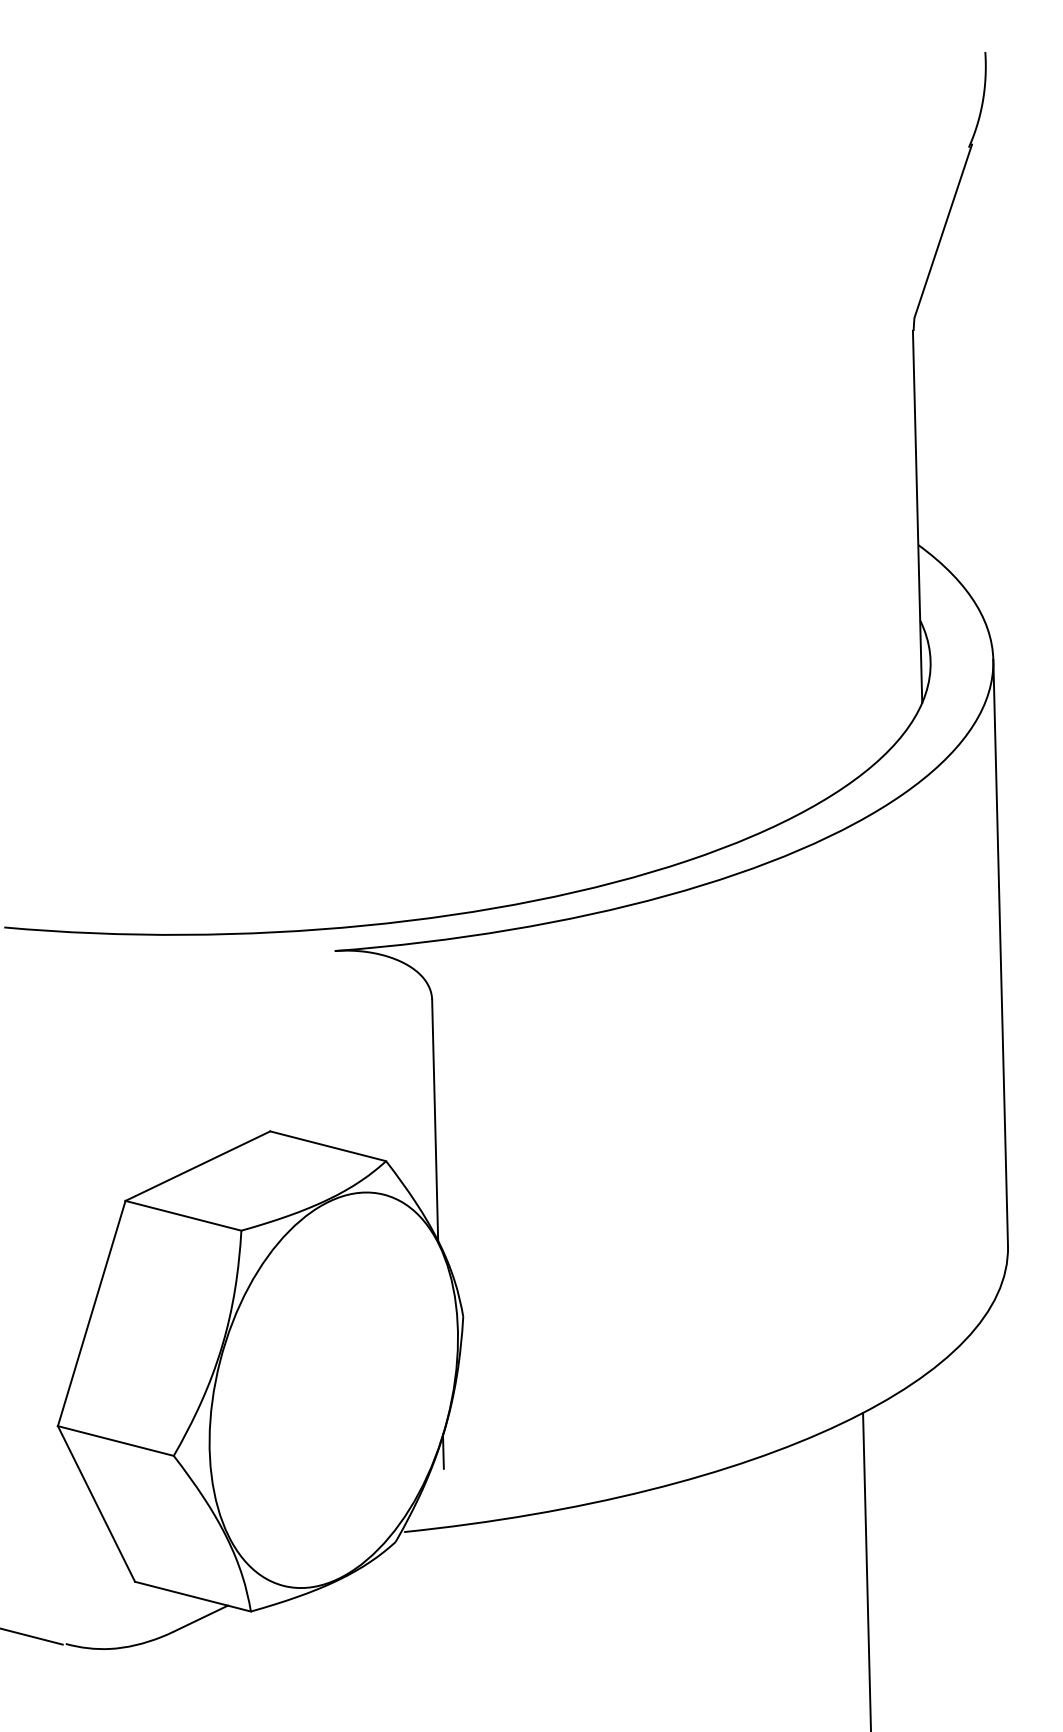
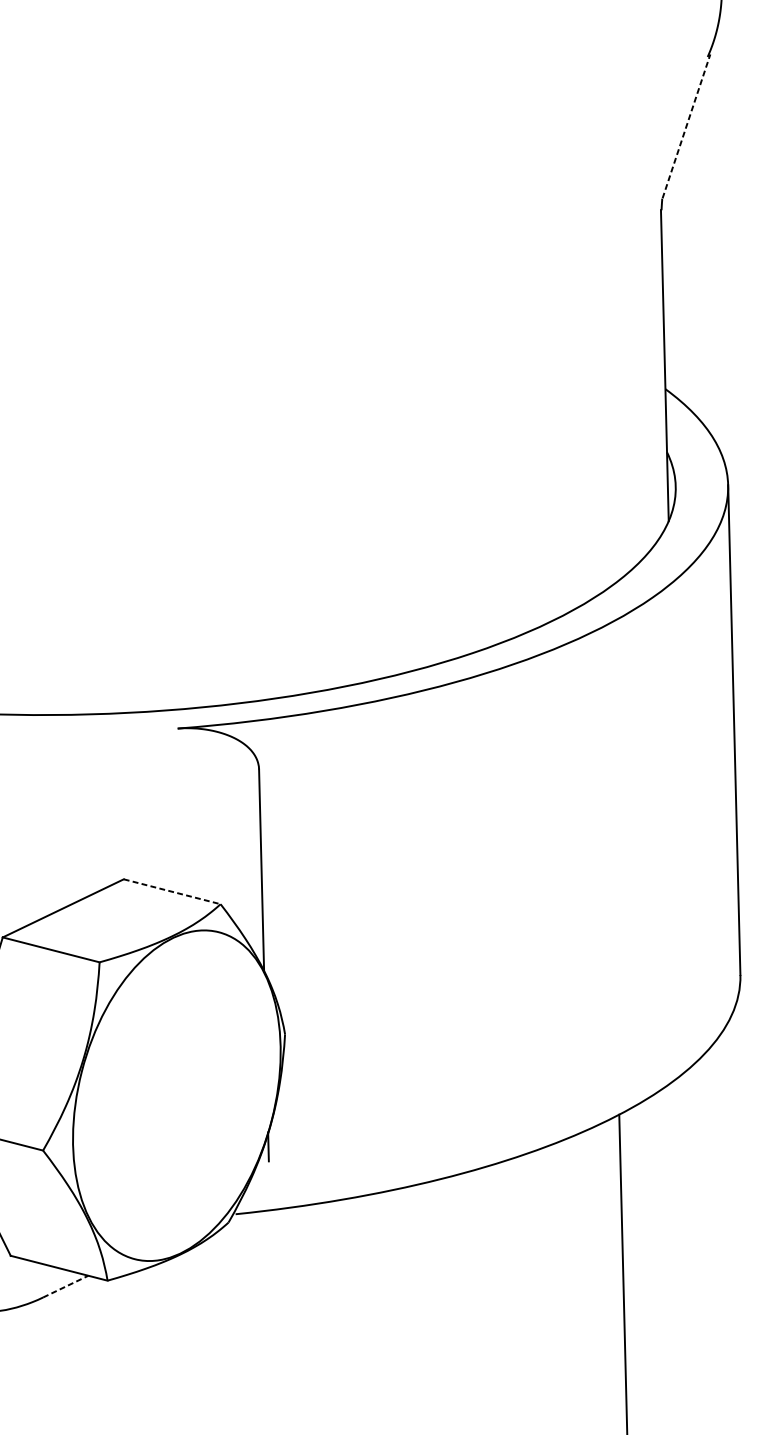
line: (943, 230) -> (686, 126), solid -> dashed
line: (328, 1146) -> (172, 891), solid -> dashed
line: (201, 1618) -> (66, 1286), solid -> dashed

